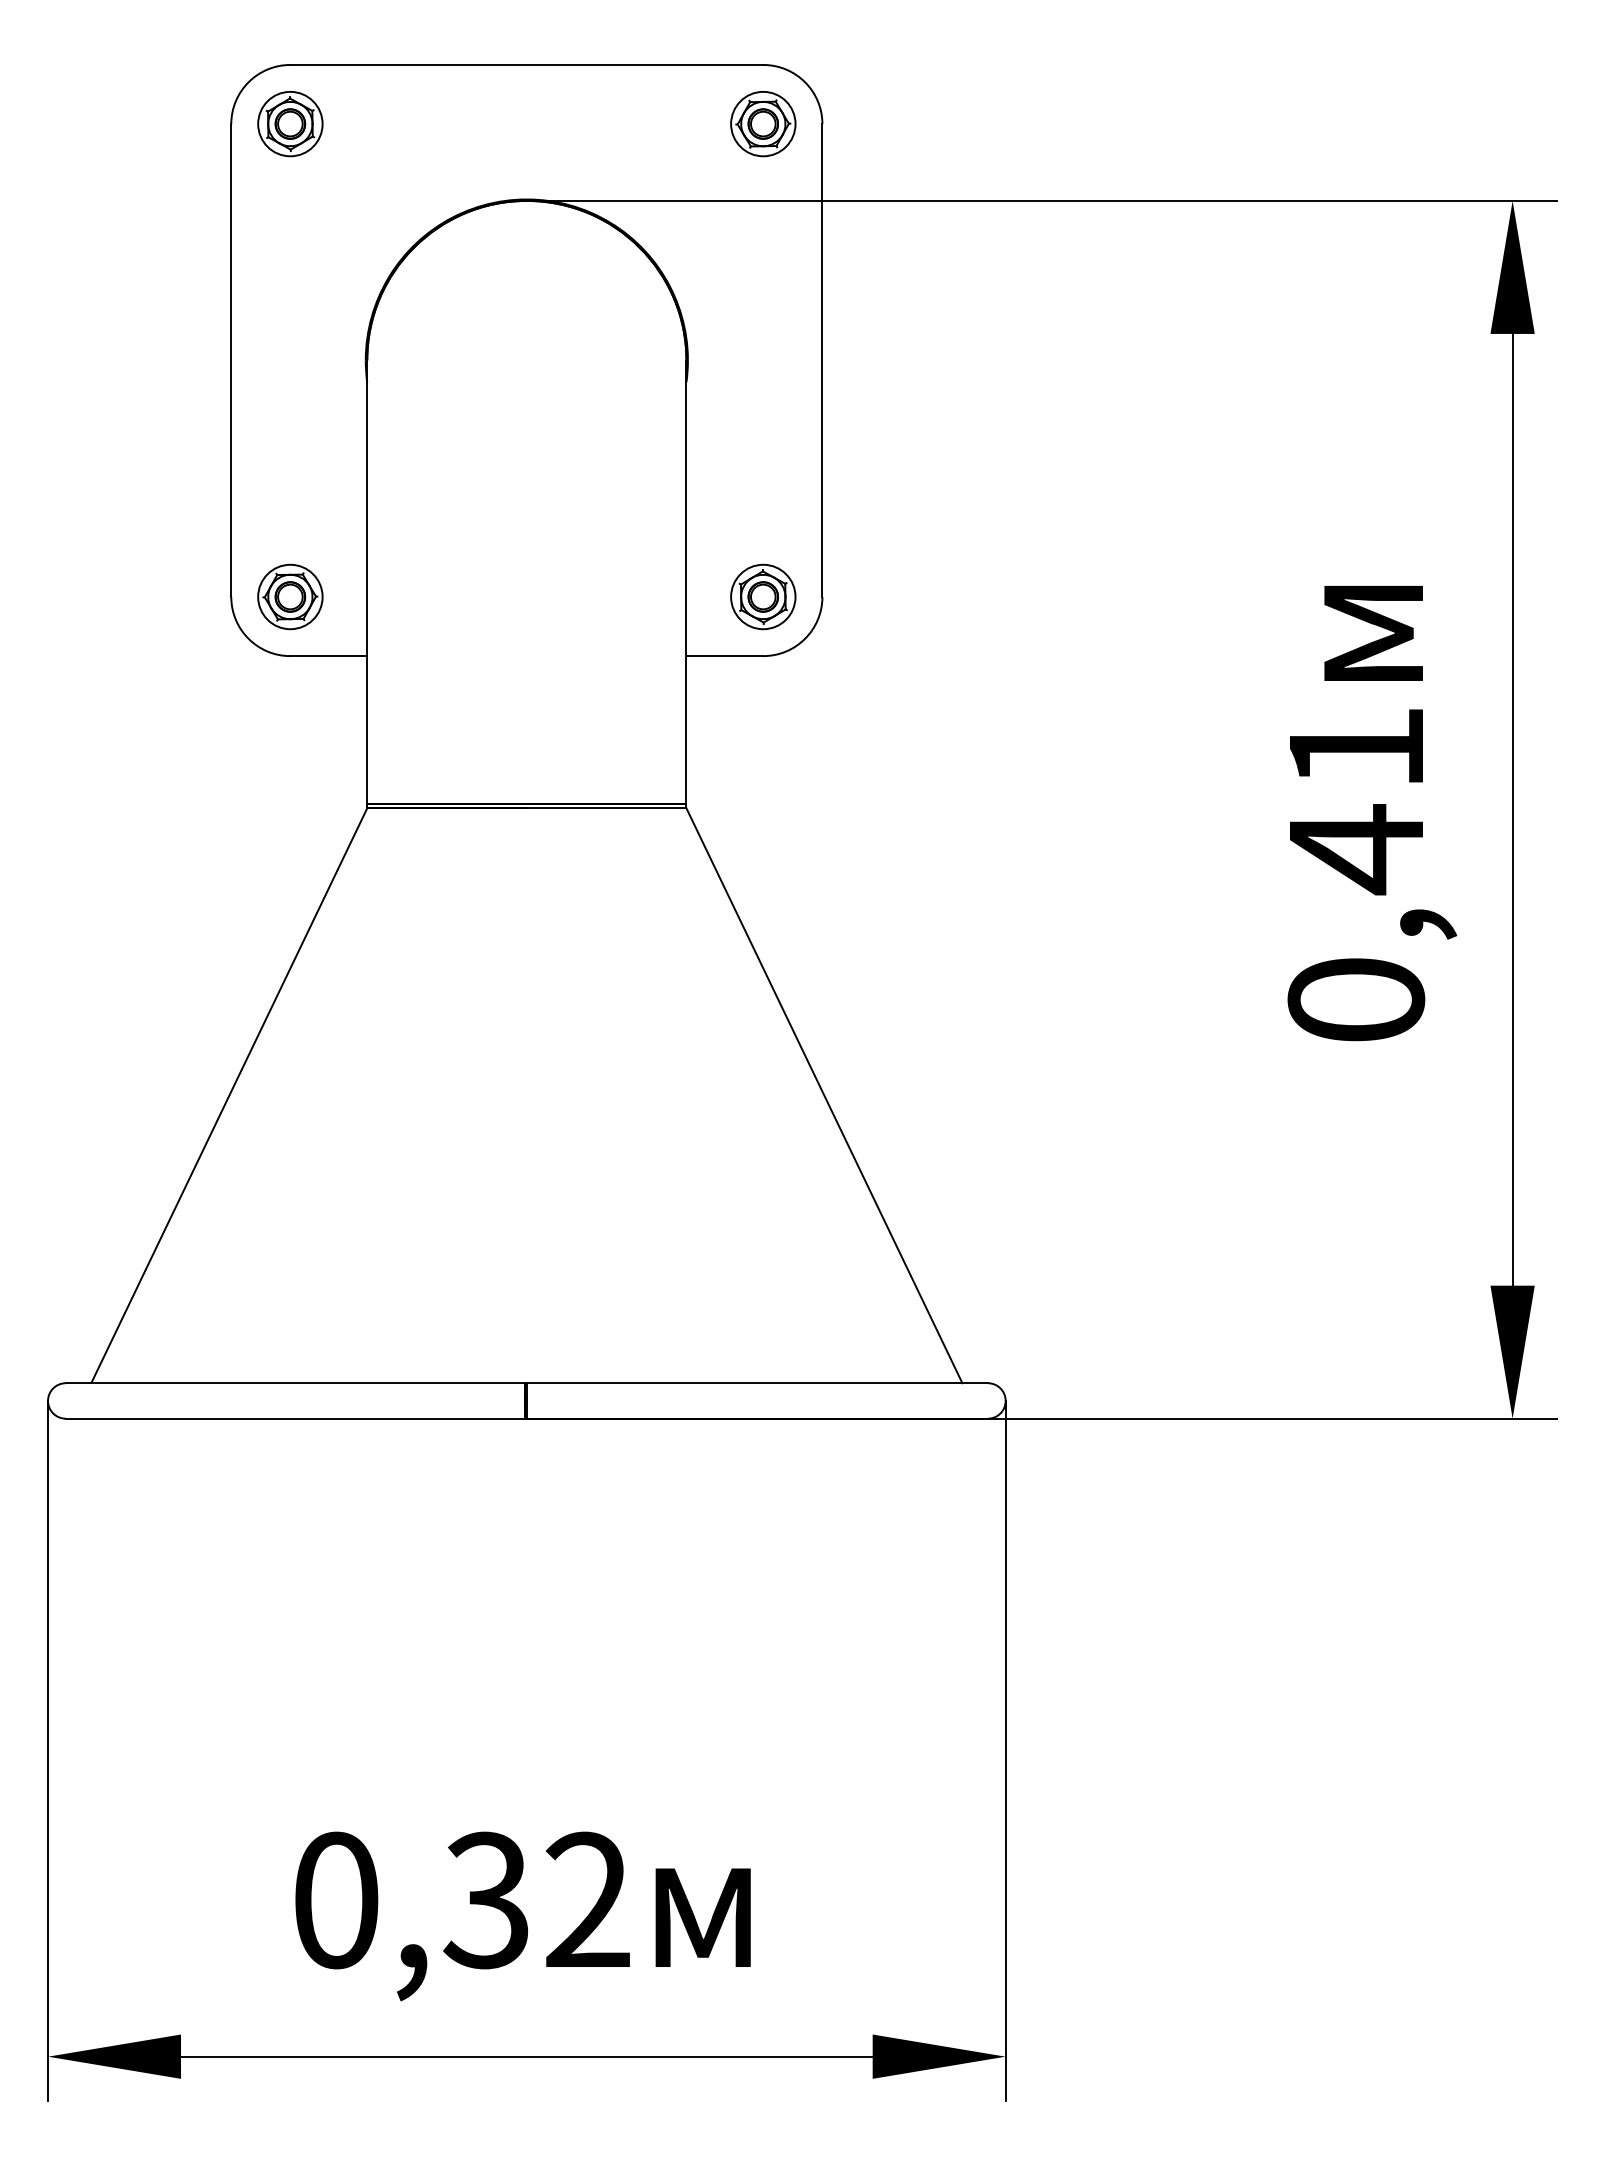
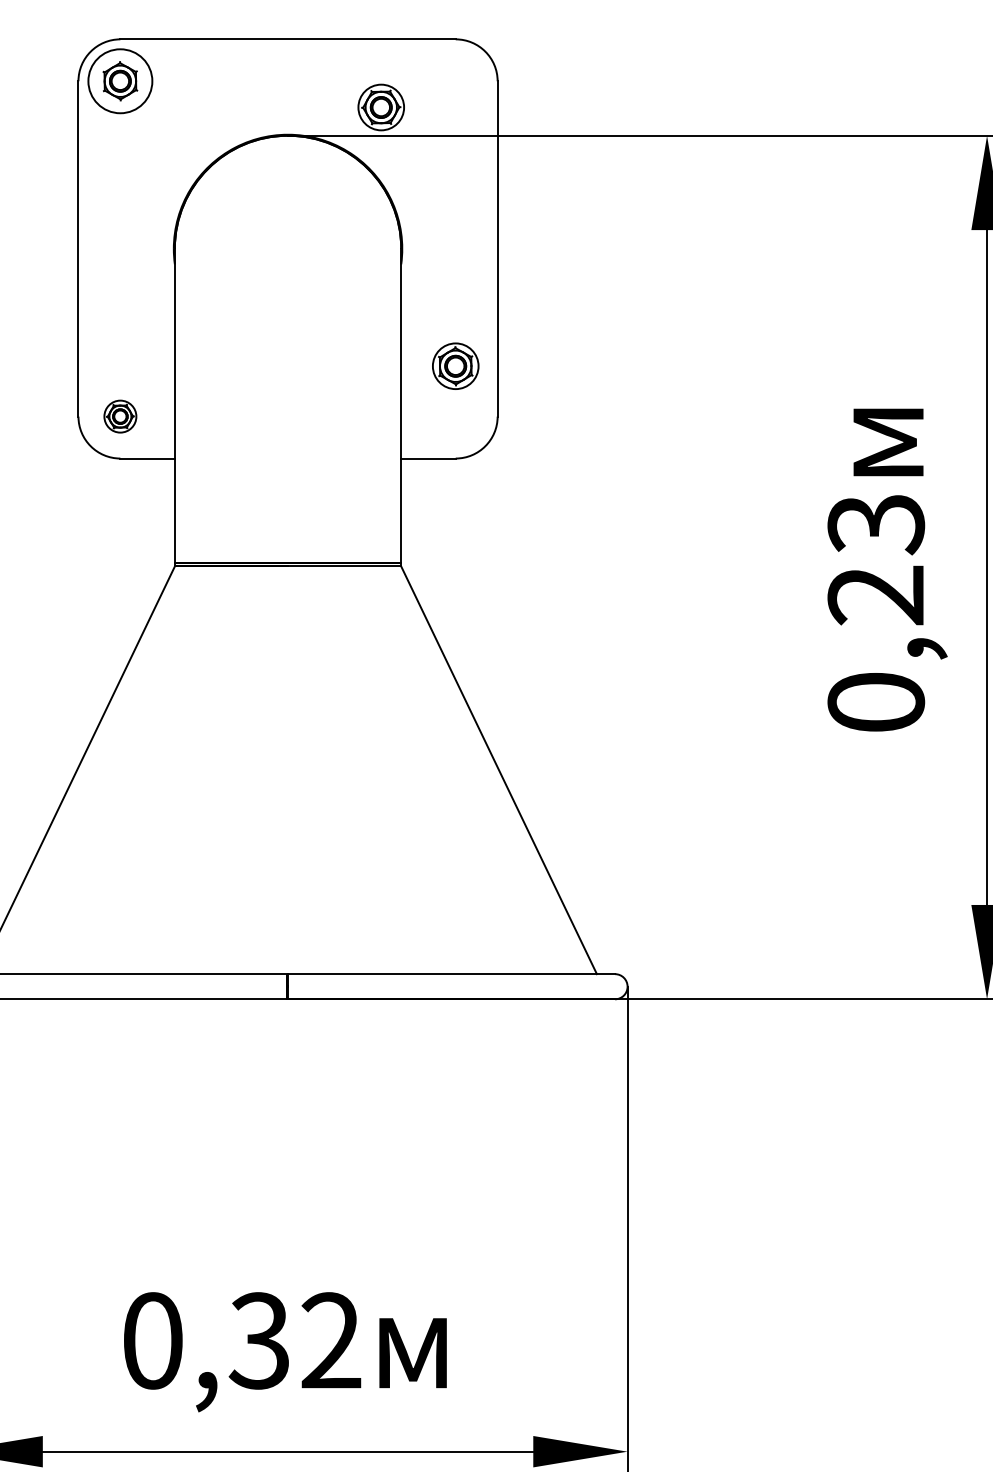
circle: (290, 123) -> (120, 80), size x1.4
part: (763, 124) -> (381, 107), moved
part: (290, 596) -> (120, 416), size x0.7
part: (763, 596) -> (455, 365), moved
text: (1356, 801) -> (876, 561), 0,41 -> 0,23

